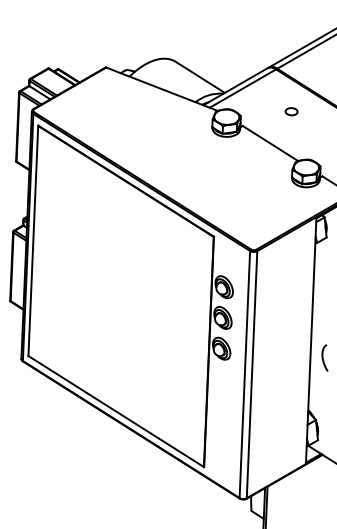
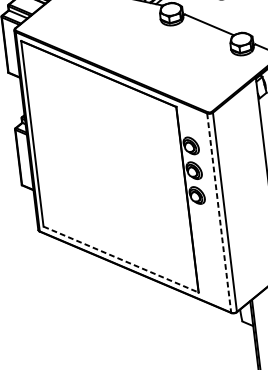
line: (244, 374) -> (218, 213), solid -> dashed
line: (116, 411) -> (121, 259), solid -> dashed

